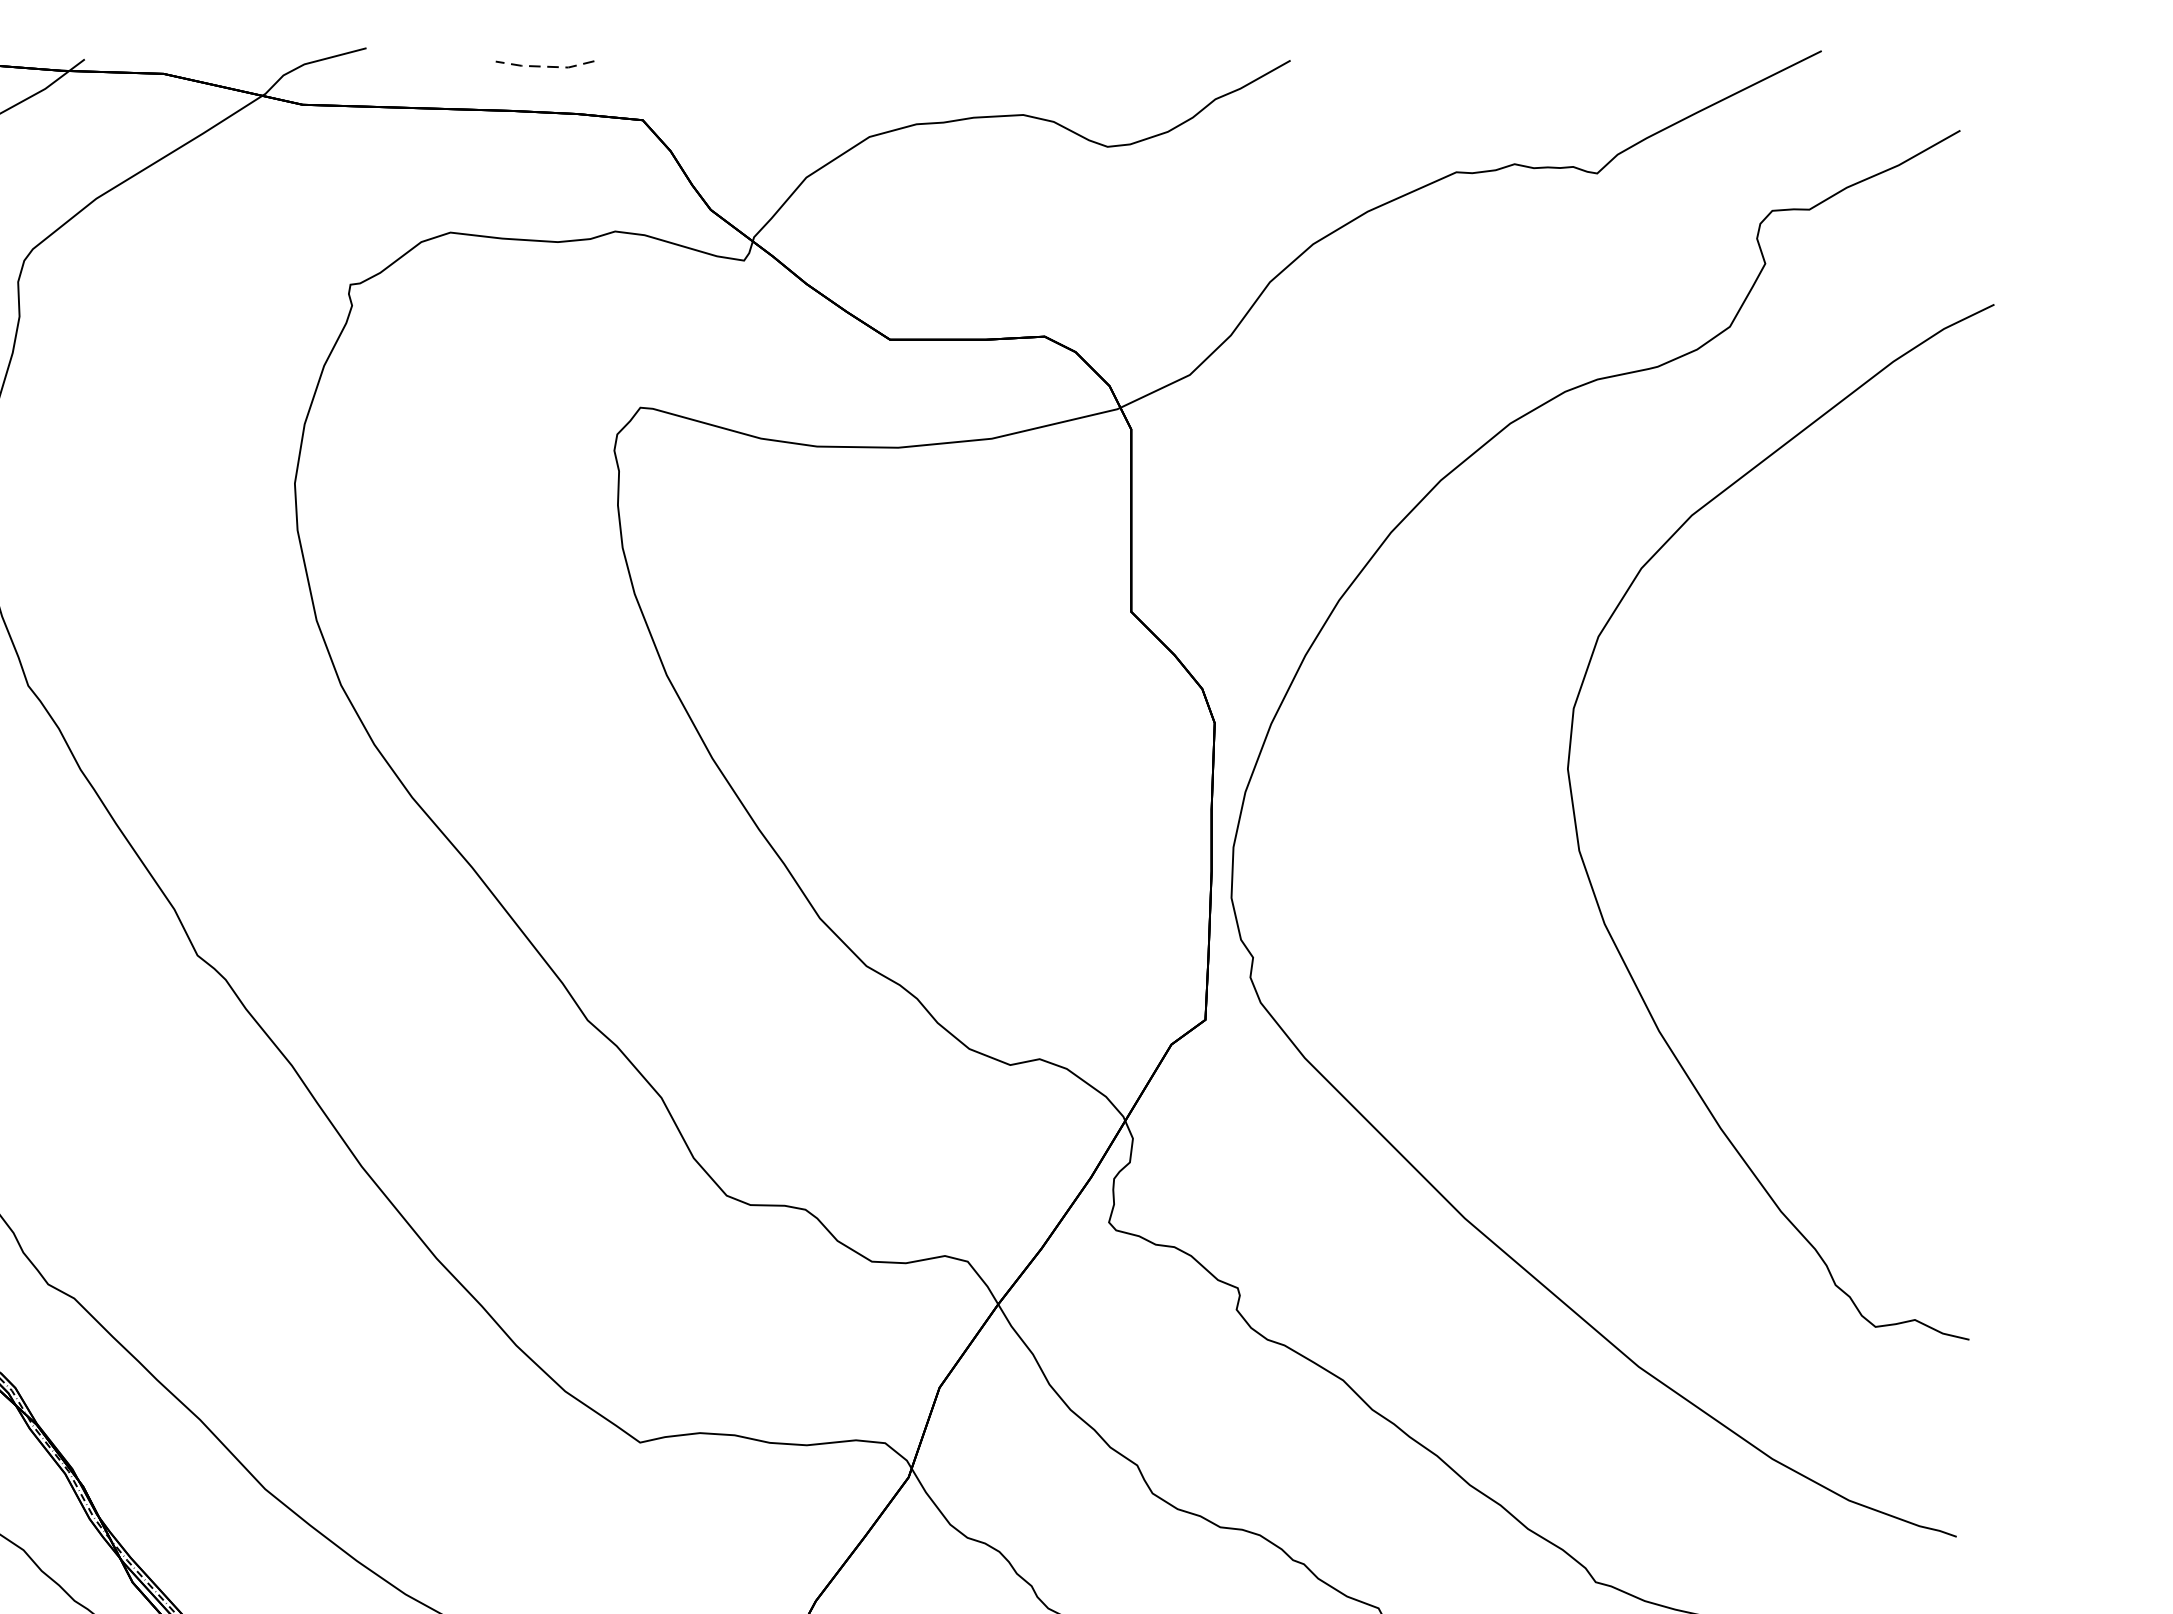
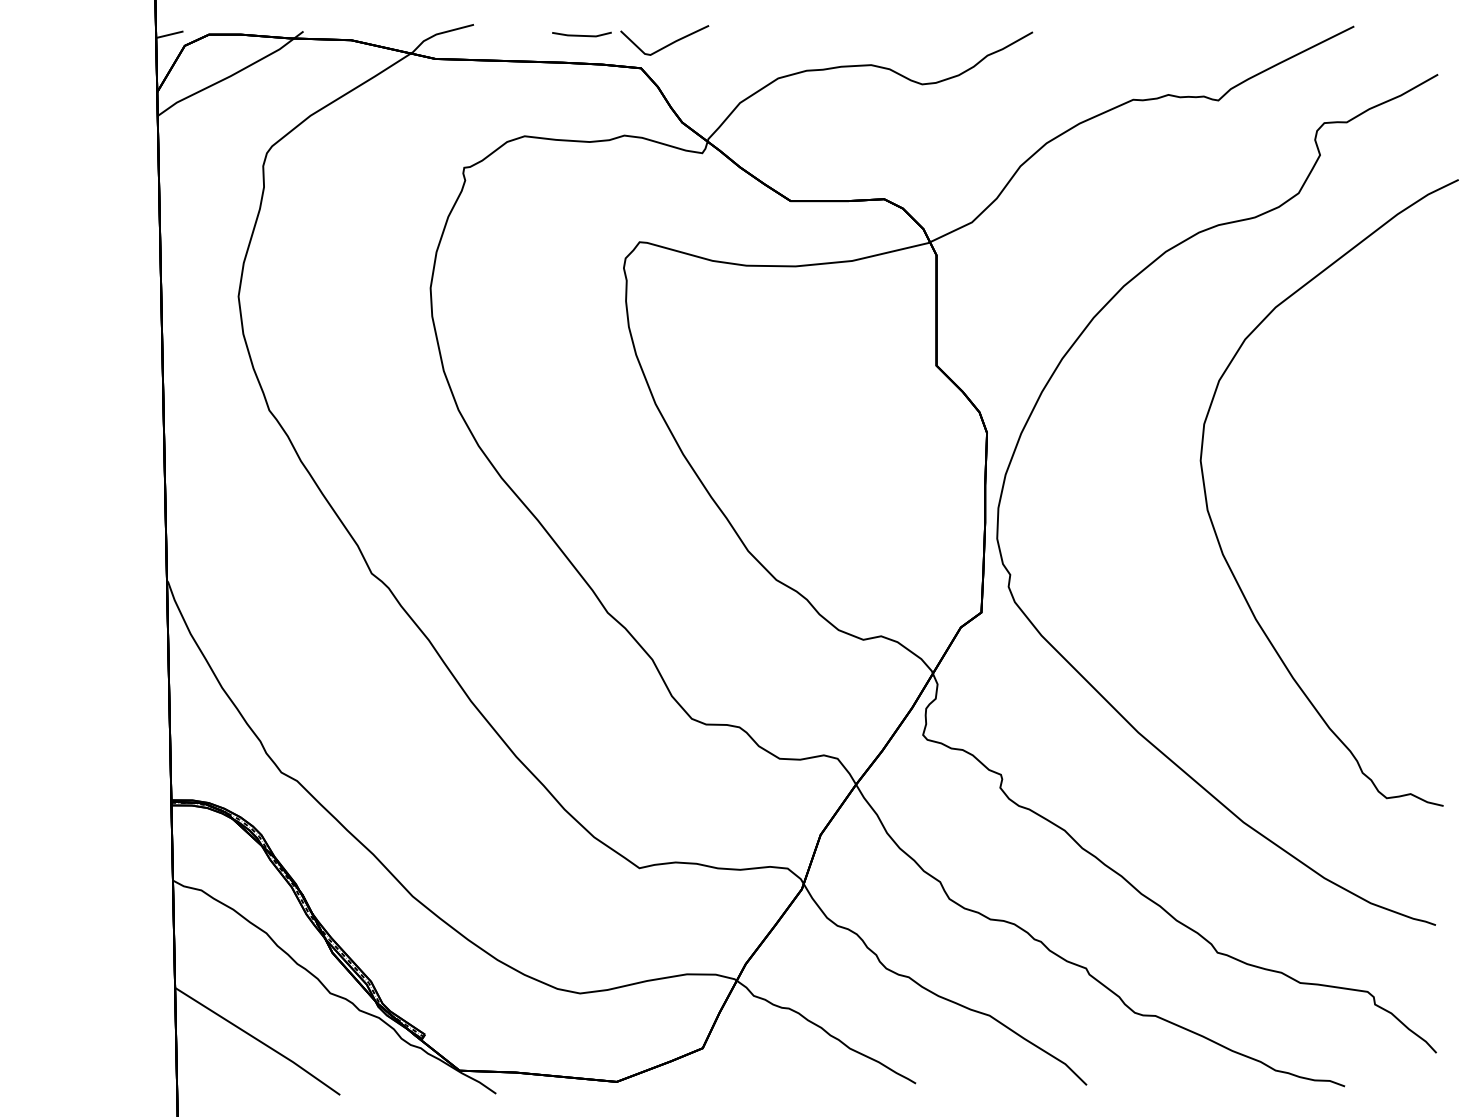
line: (545, 66) -> (582, 35), dashed -> solid
line: (686, 80) -> (667, 44), added

